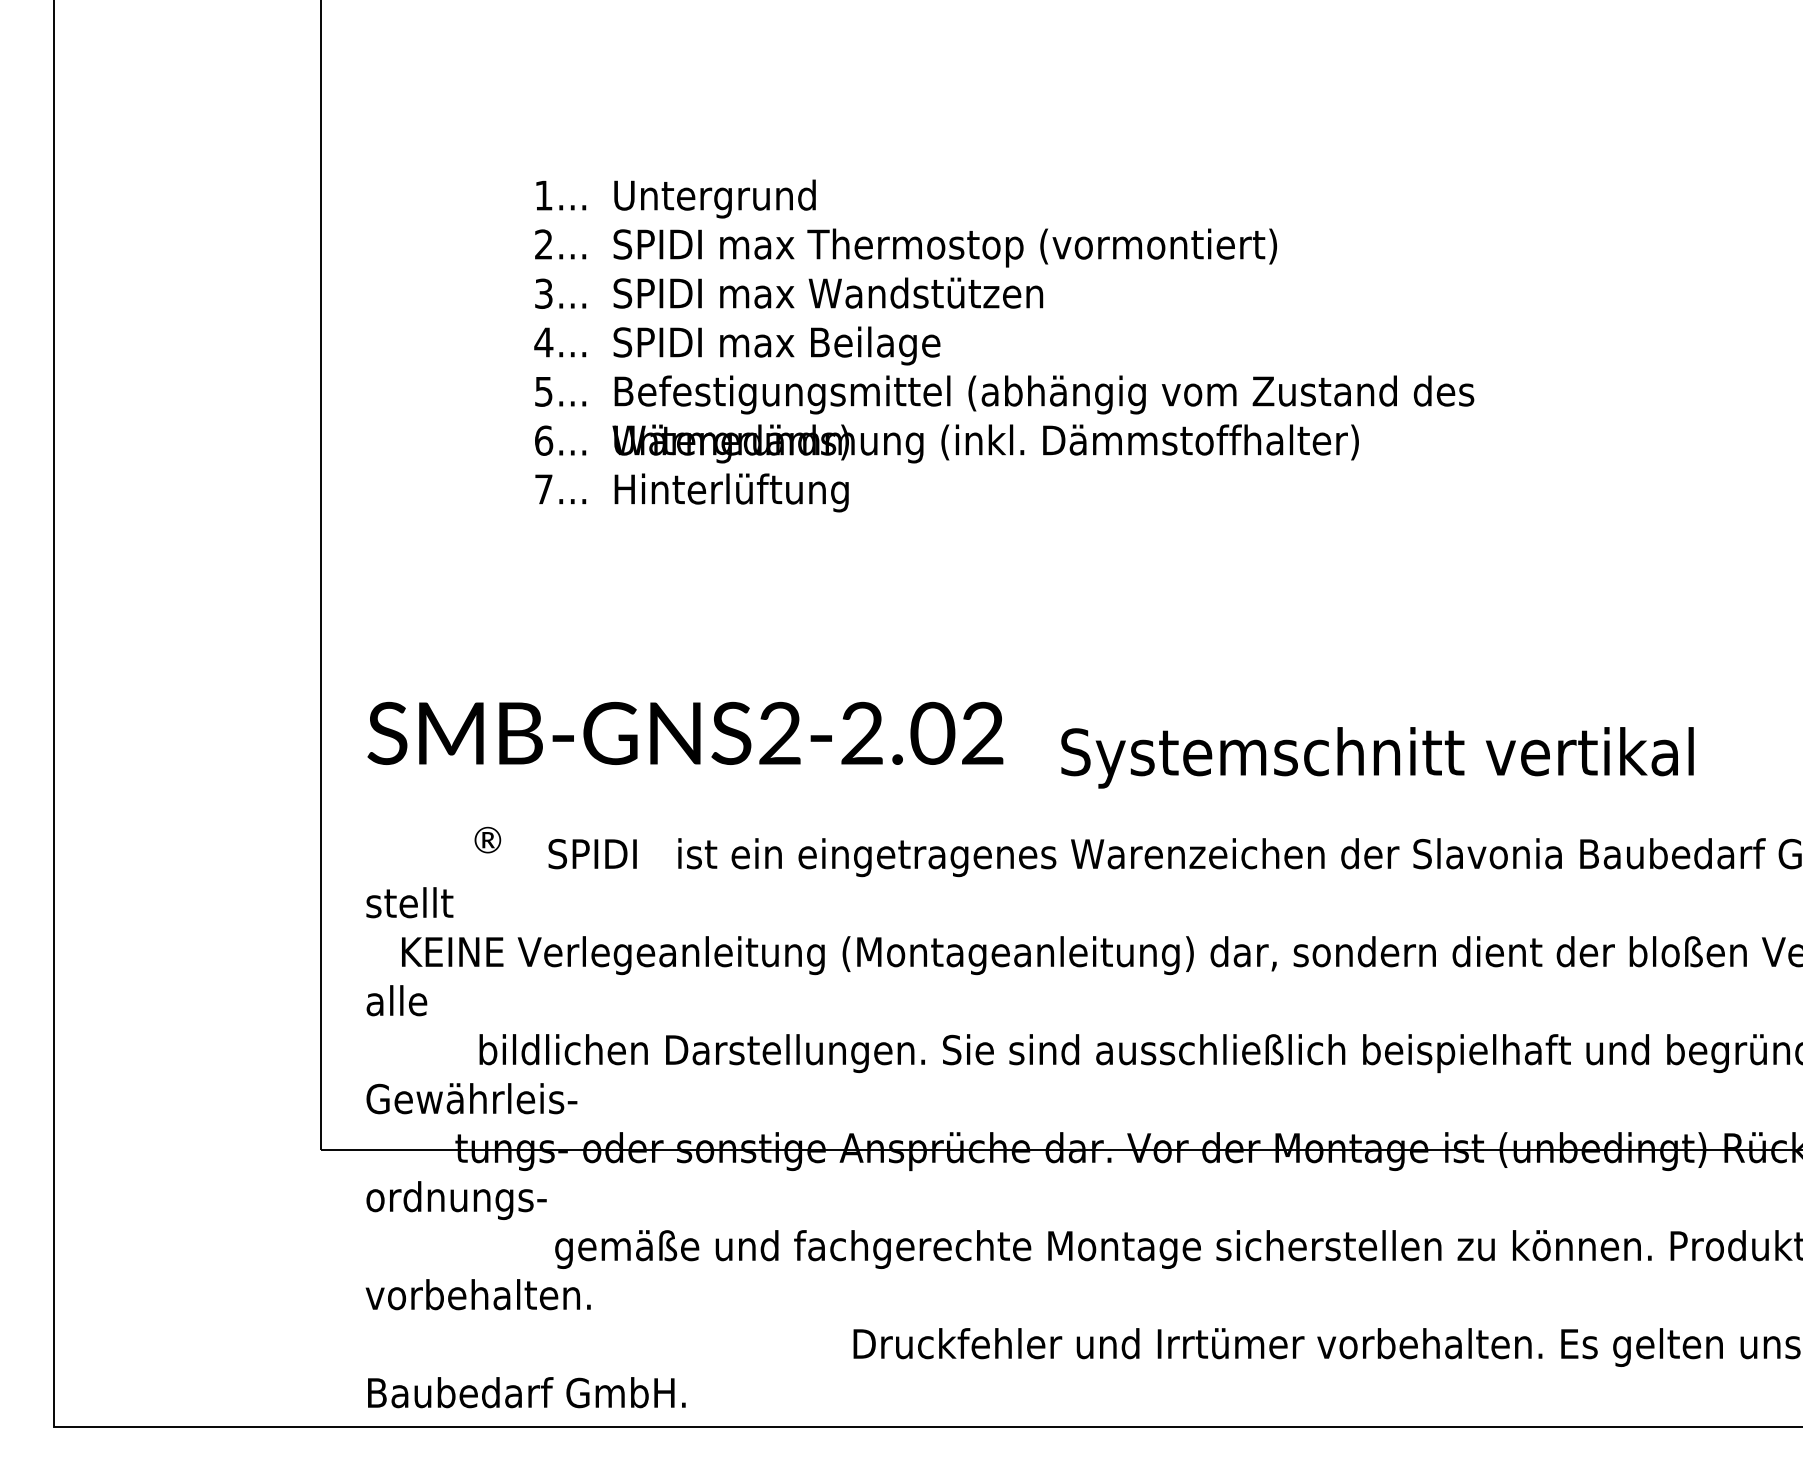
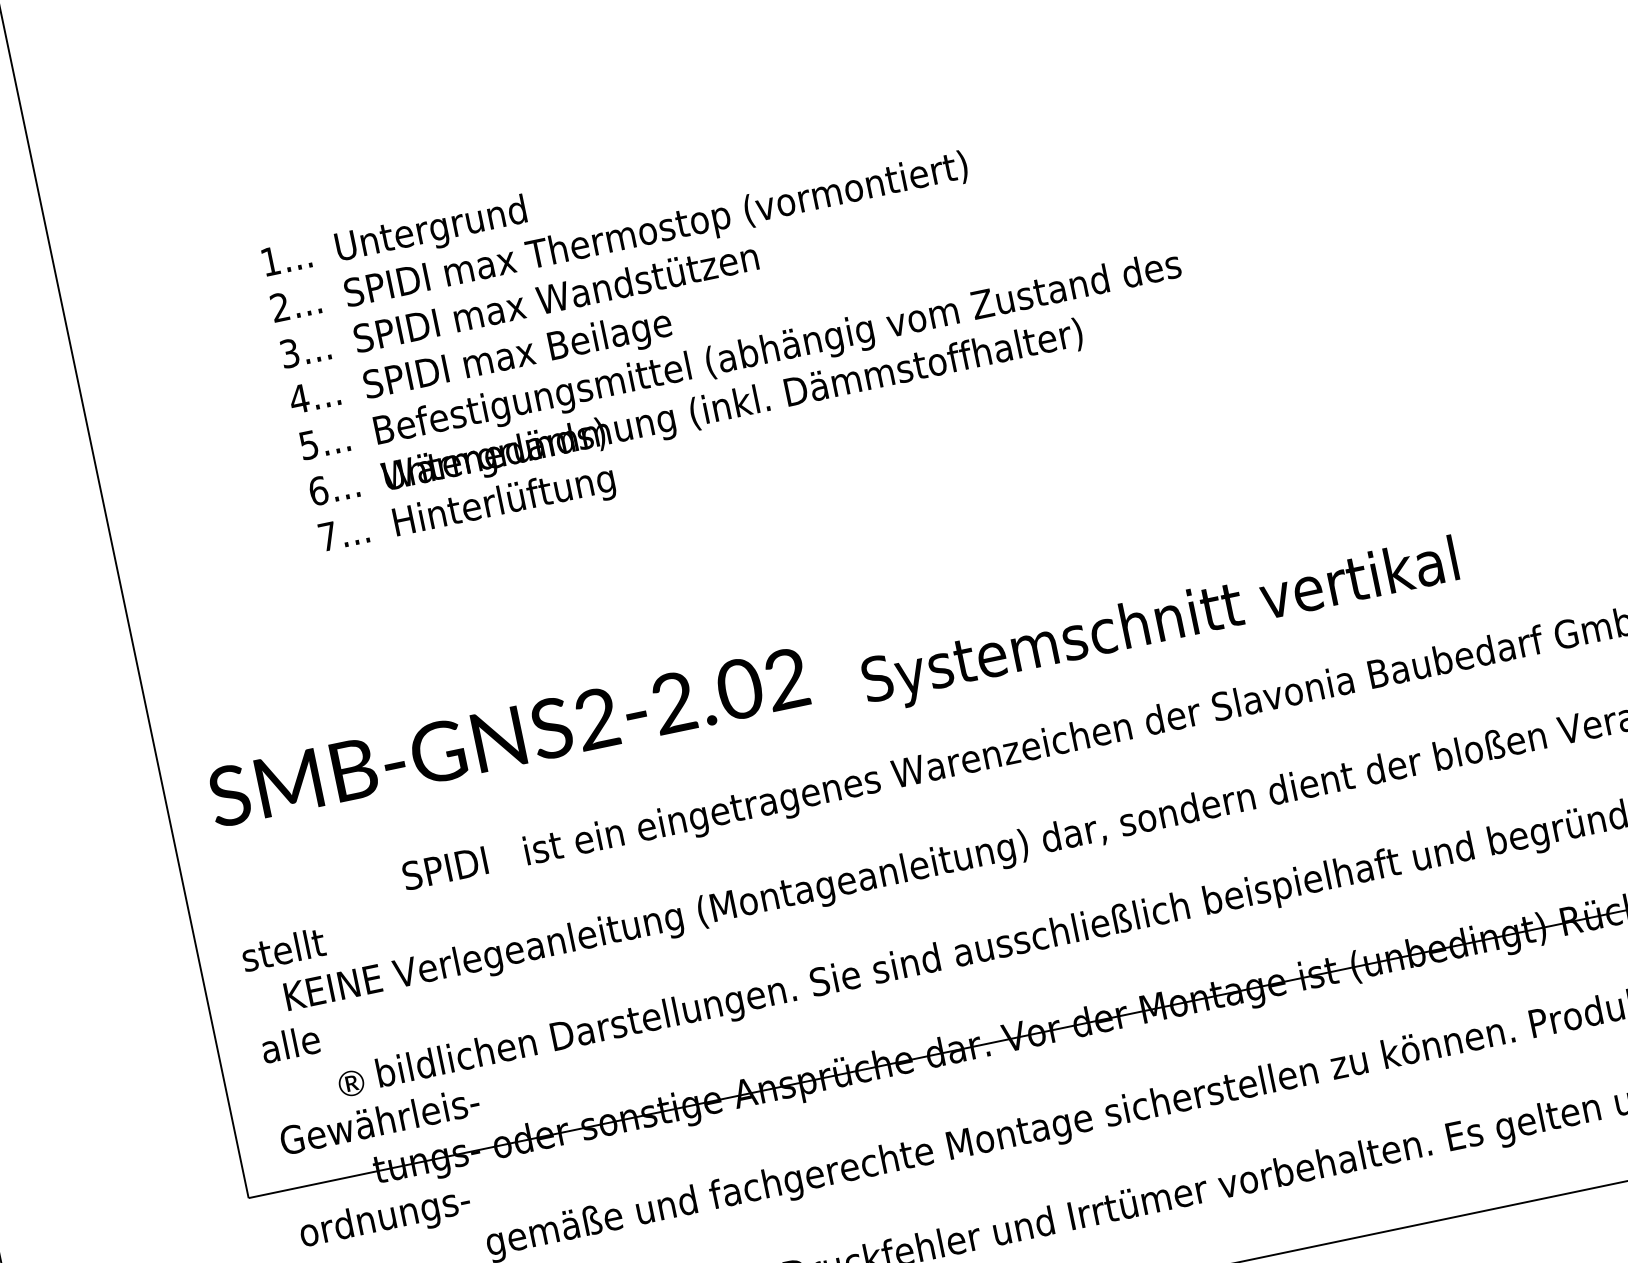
text: (487, 839) -> (351, 1082), moved

